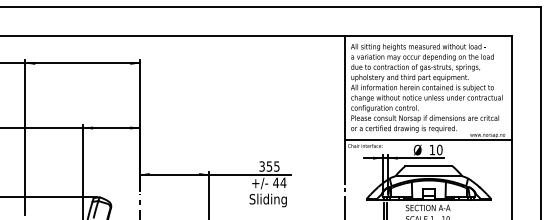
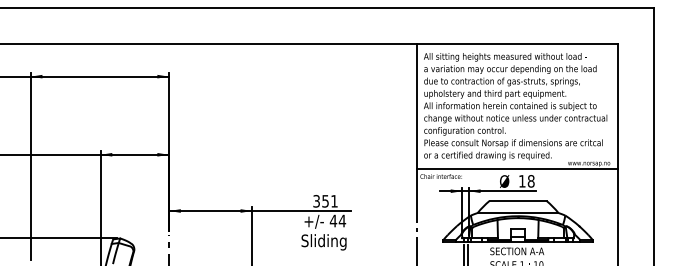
text: (439, 149) -> (530, 180), 10 -> 18
text: (276, 166) -> (333, 201), 355 -> 351

